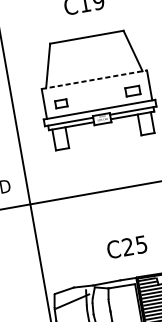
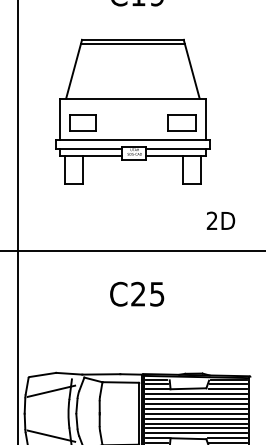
line: (87, 39) -> (132, 43), added
line: (94, 79) -> (132, 98), dashed -> solid
part: (132, 90) -> (181, 122), size x1.43
part: (60, 103) -> (82, 122), size x1.67
text: (127, 246) -> (137, 293), moved

